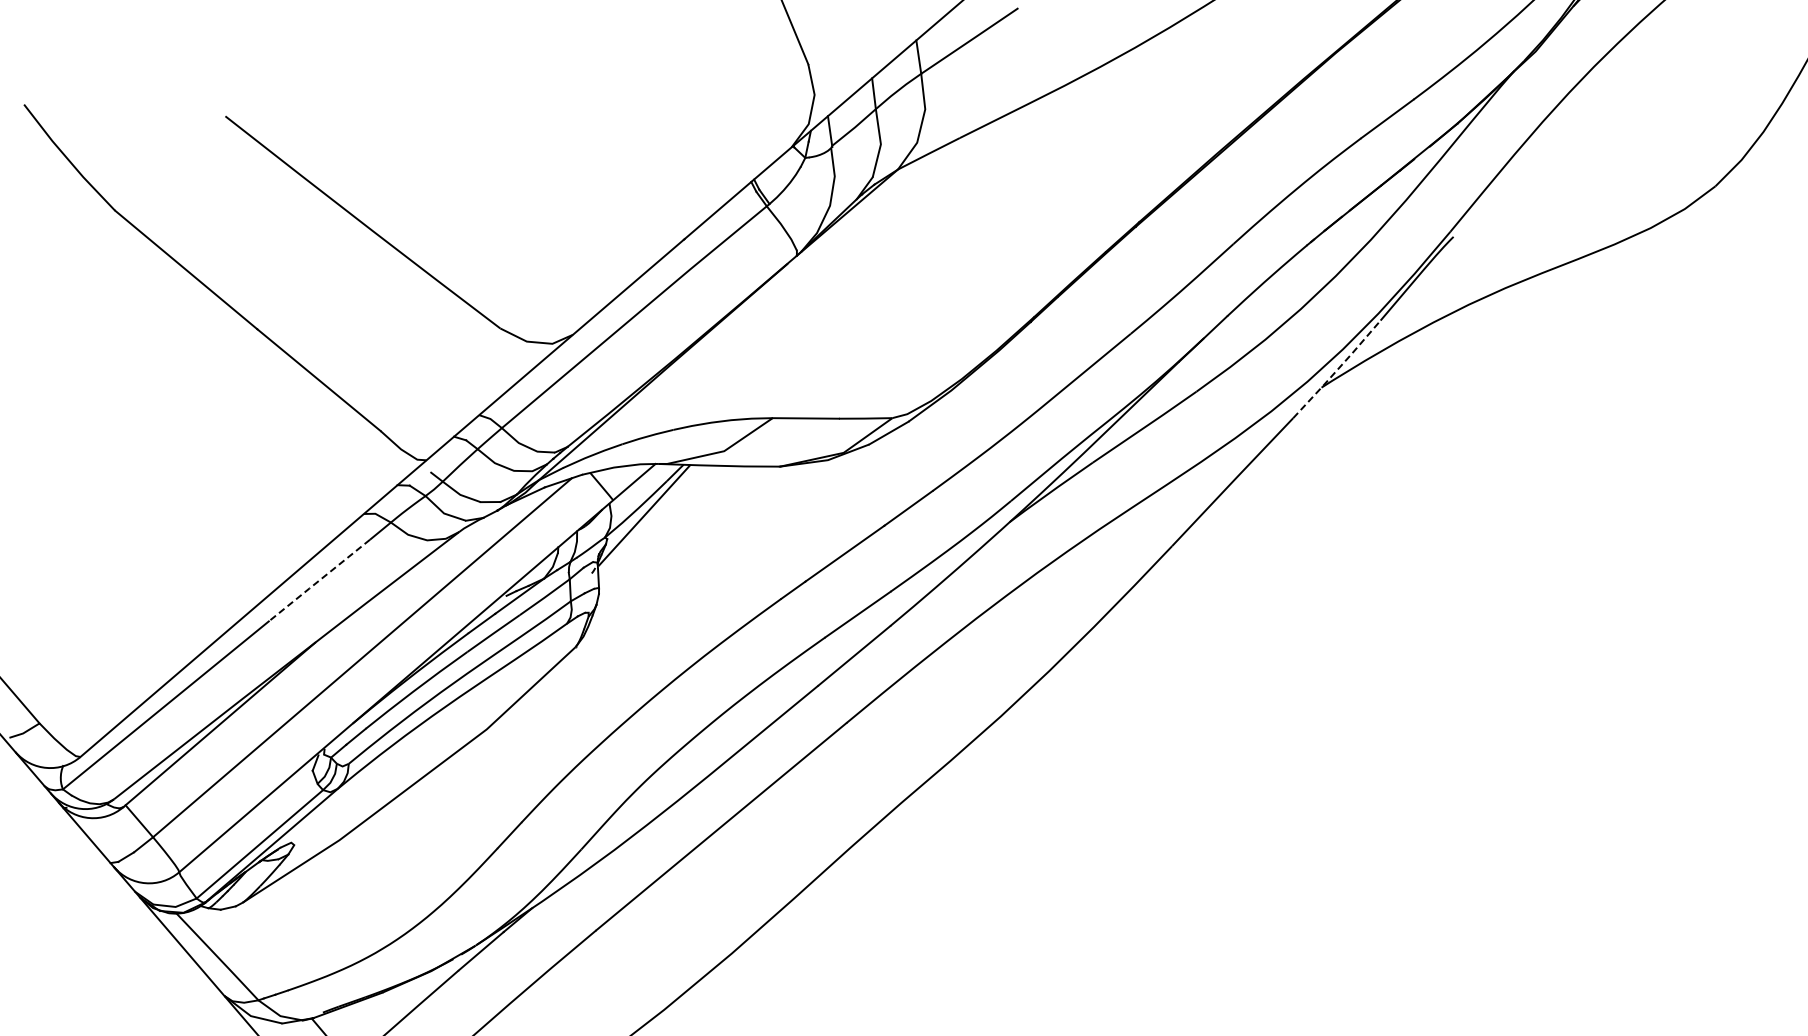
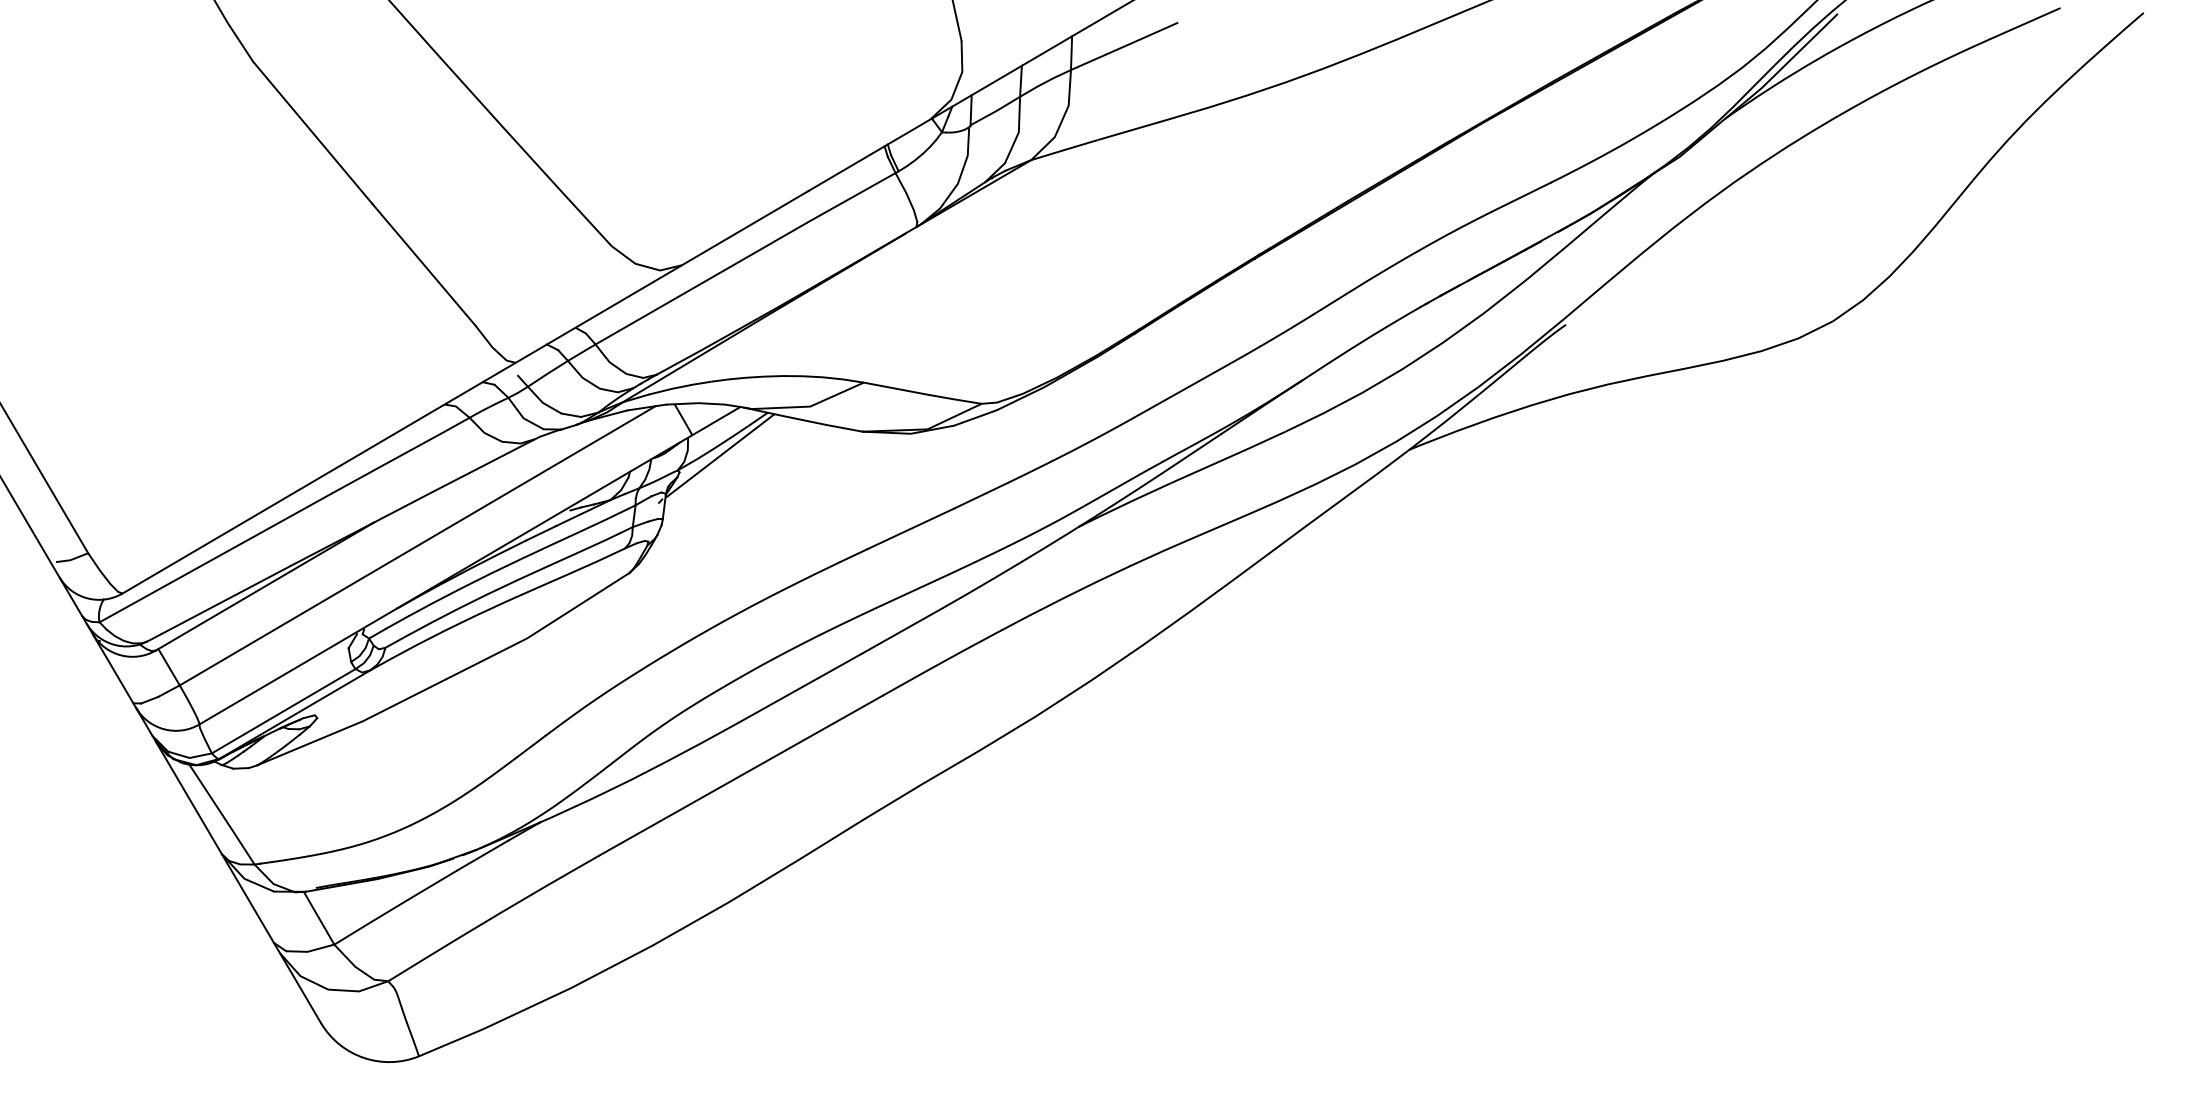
line: (1337, 369) -> (1428, 434), dashed -> solid
line: (319, 580) -> (388, 462), dashed -> solid

